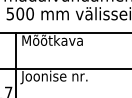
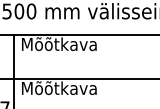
text: (53, 77) -> (60, 89), Joonise nr. -> Mõõtkava

